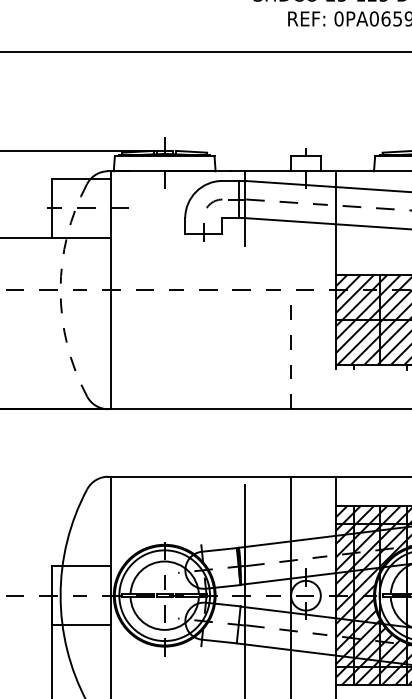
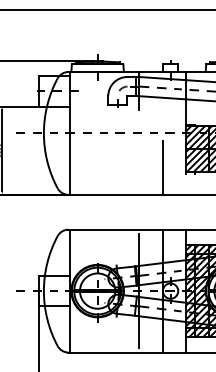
arc: (59, 290) -> (43, 133), dashed -> solid
line: (290, 356) -> (162, 167), dashed -> solid

